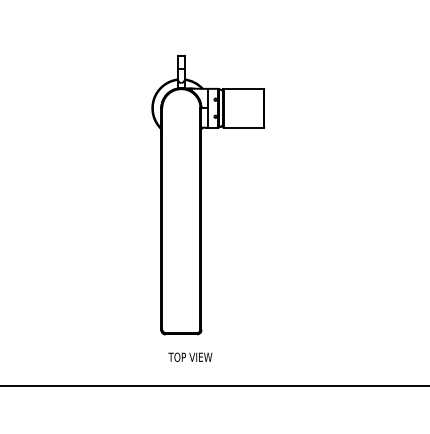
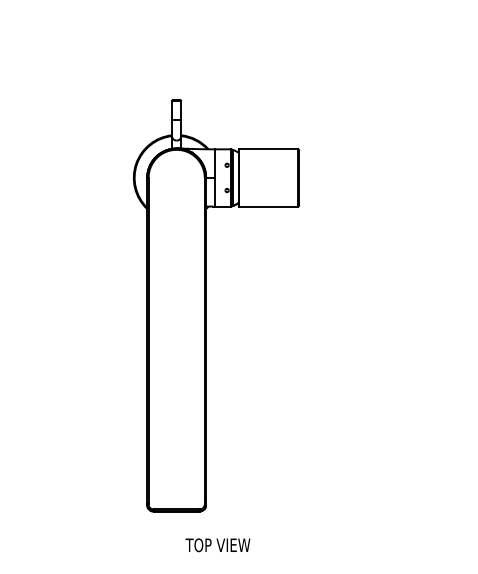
text: (190, 356) -> (218, 544), moved

